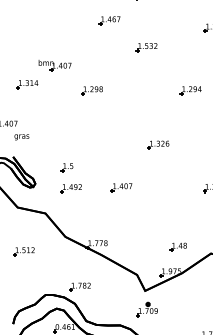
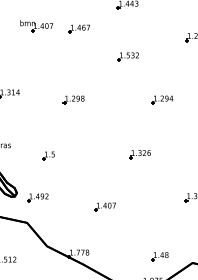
part: (109, 20) -> (79, 28), moved
part: (54, 65) -> (36, 25), moved
part: (190, 90) -> (162, 99), moved
part: (66, 167) -> (48, 155), moved
part: (121, 187) -> (105, 206), moved
part: (70, 188) -> (37, 197), moved

